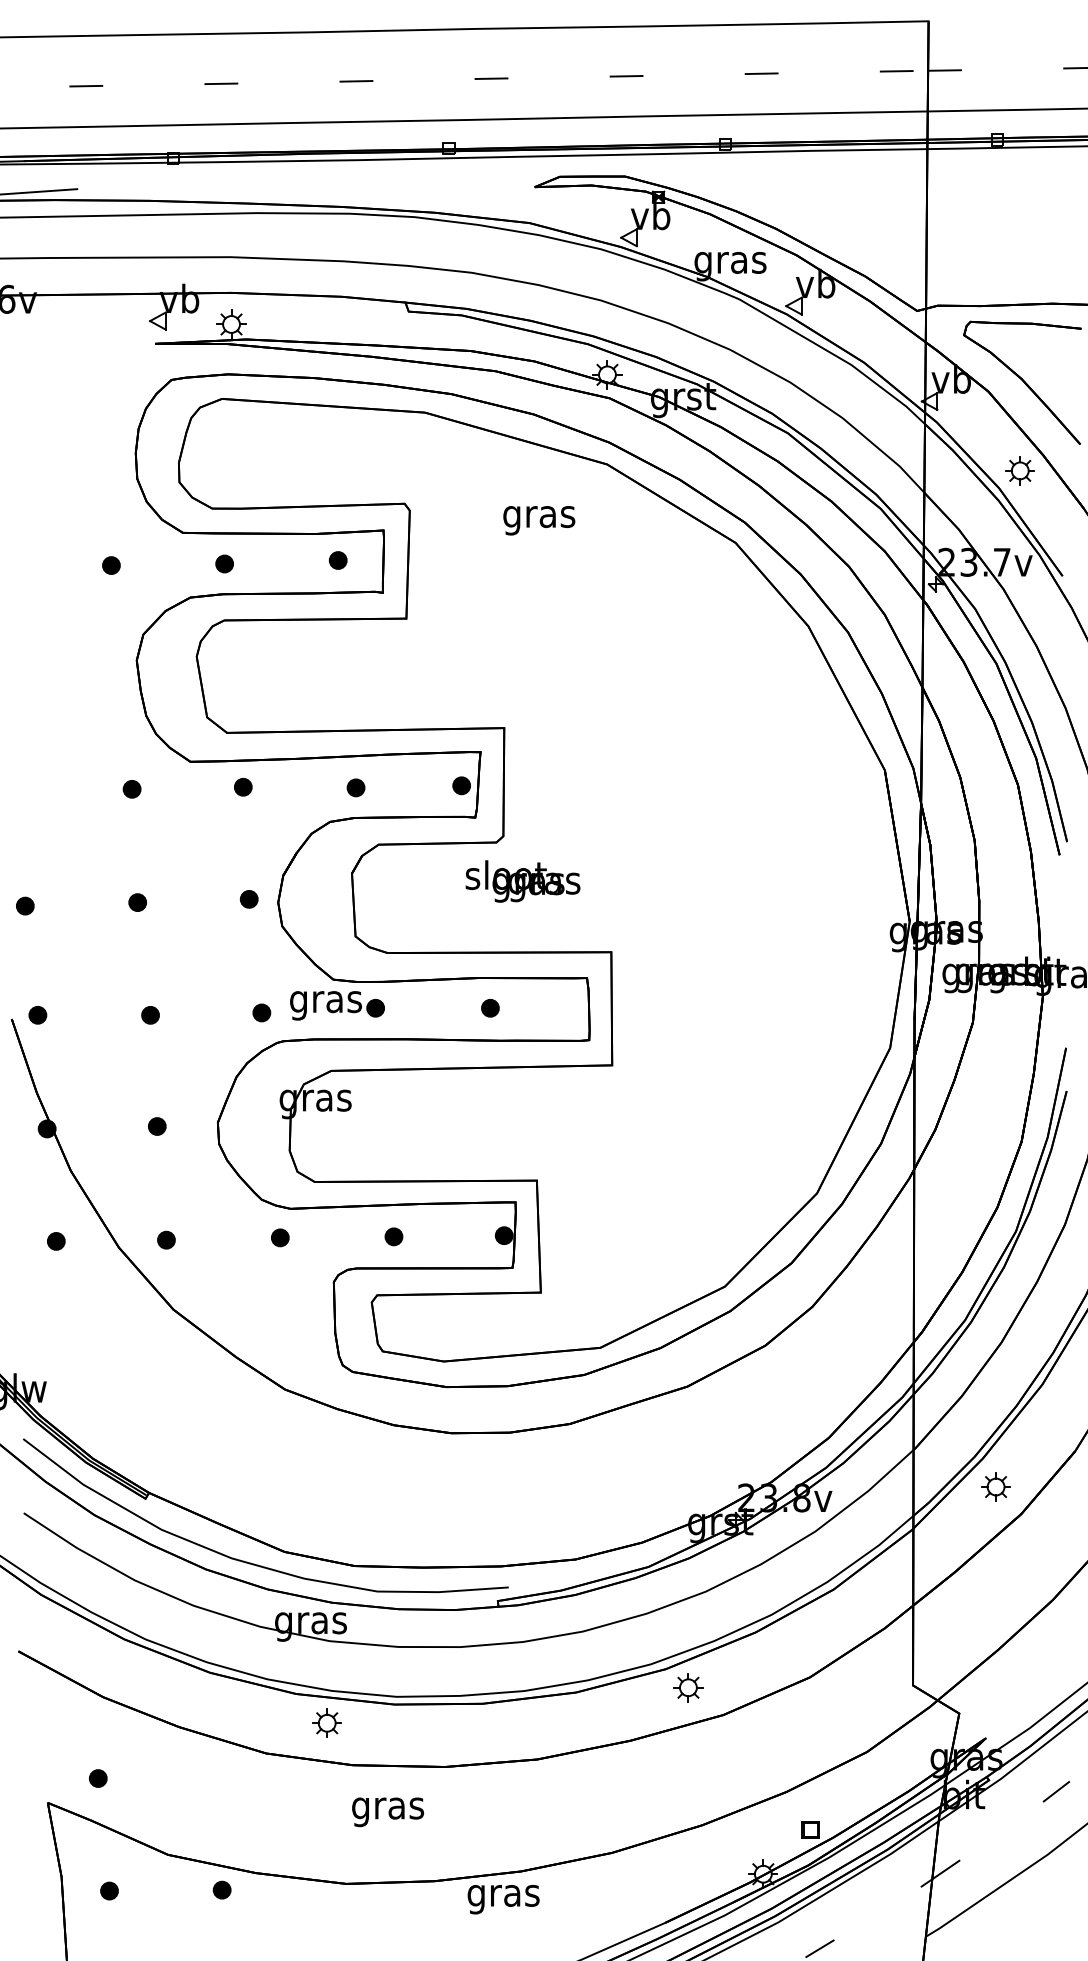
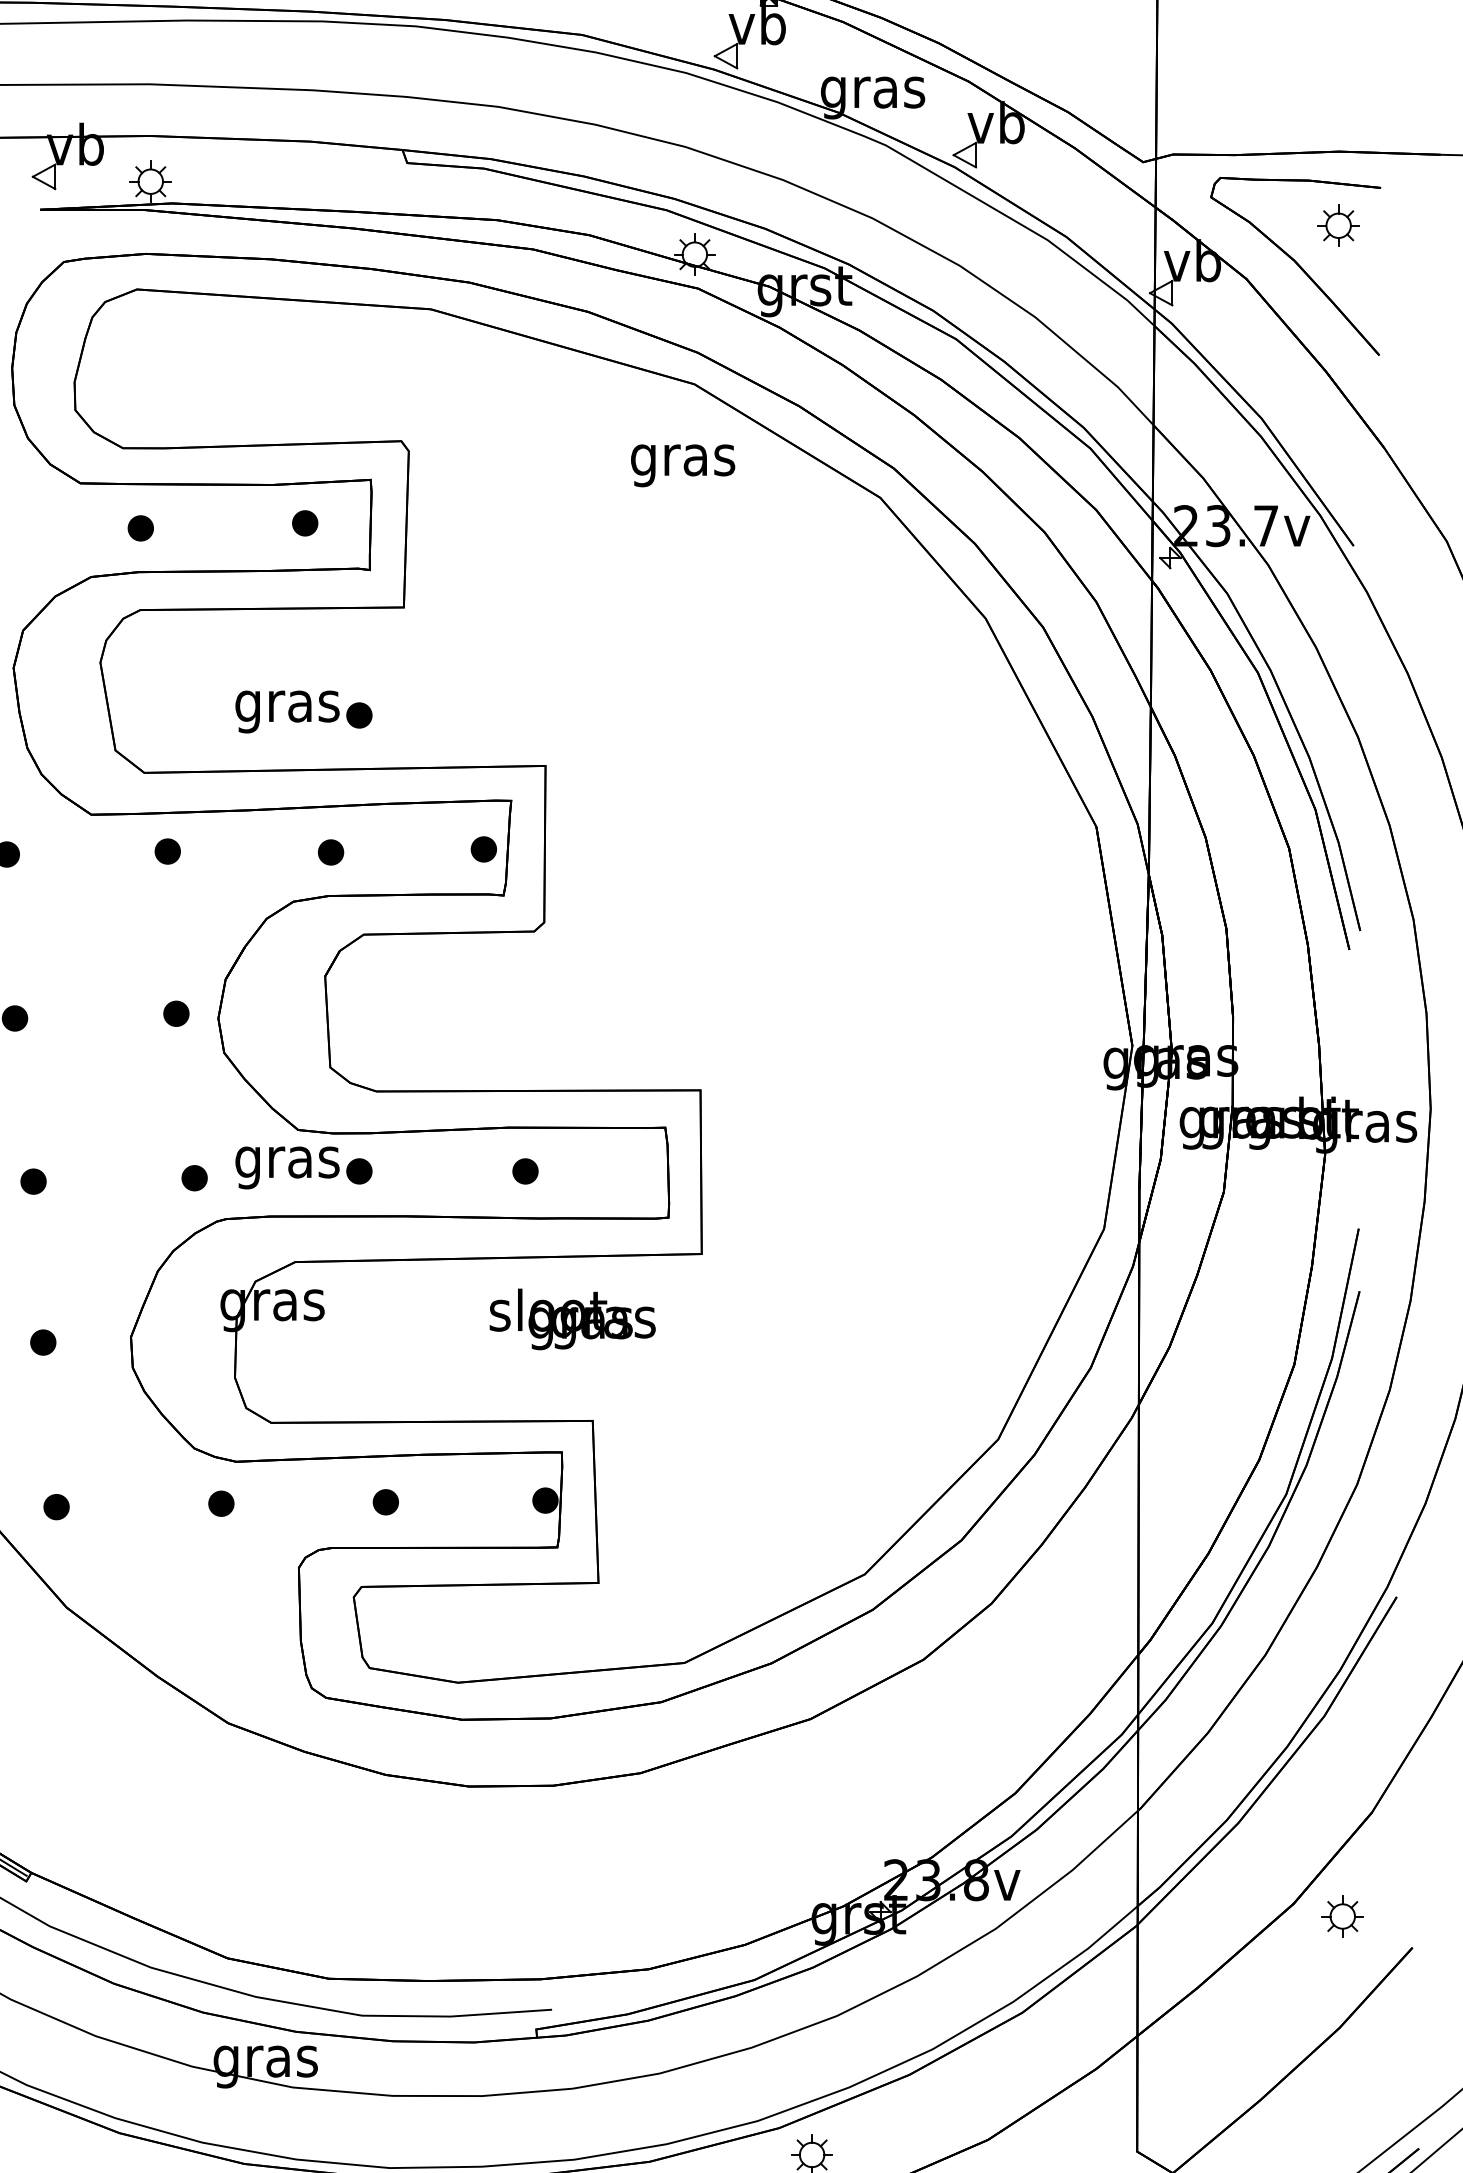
part: (1019, 470) -> (1337, 225), moved
text: (539, 520) -> (683, 465), moved
part: (337, 690) -> (304, 711), added
text: (522, 881) -> (571, 1319), moved
part: (995, 1486) -> (1341, 1915), moved

